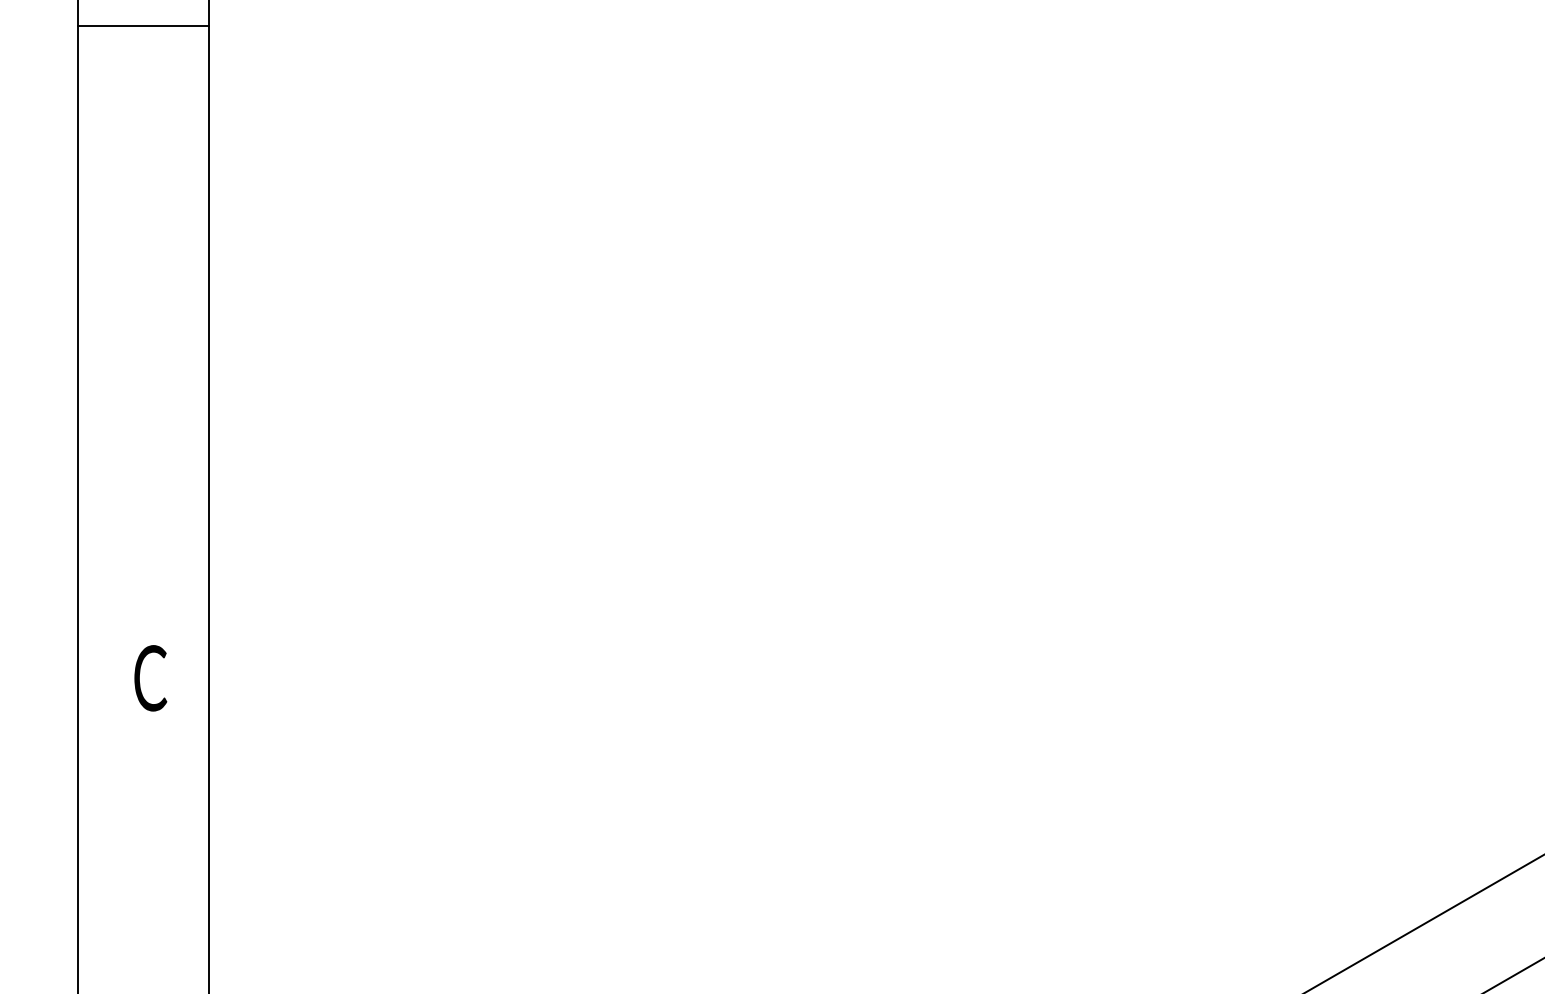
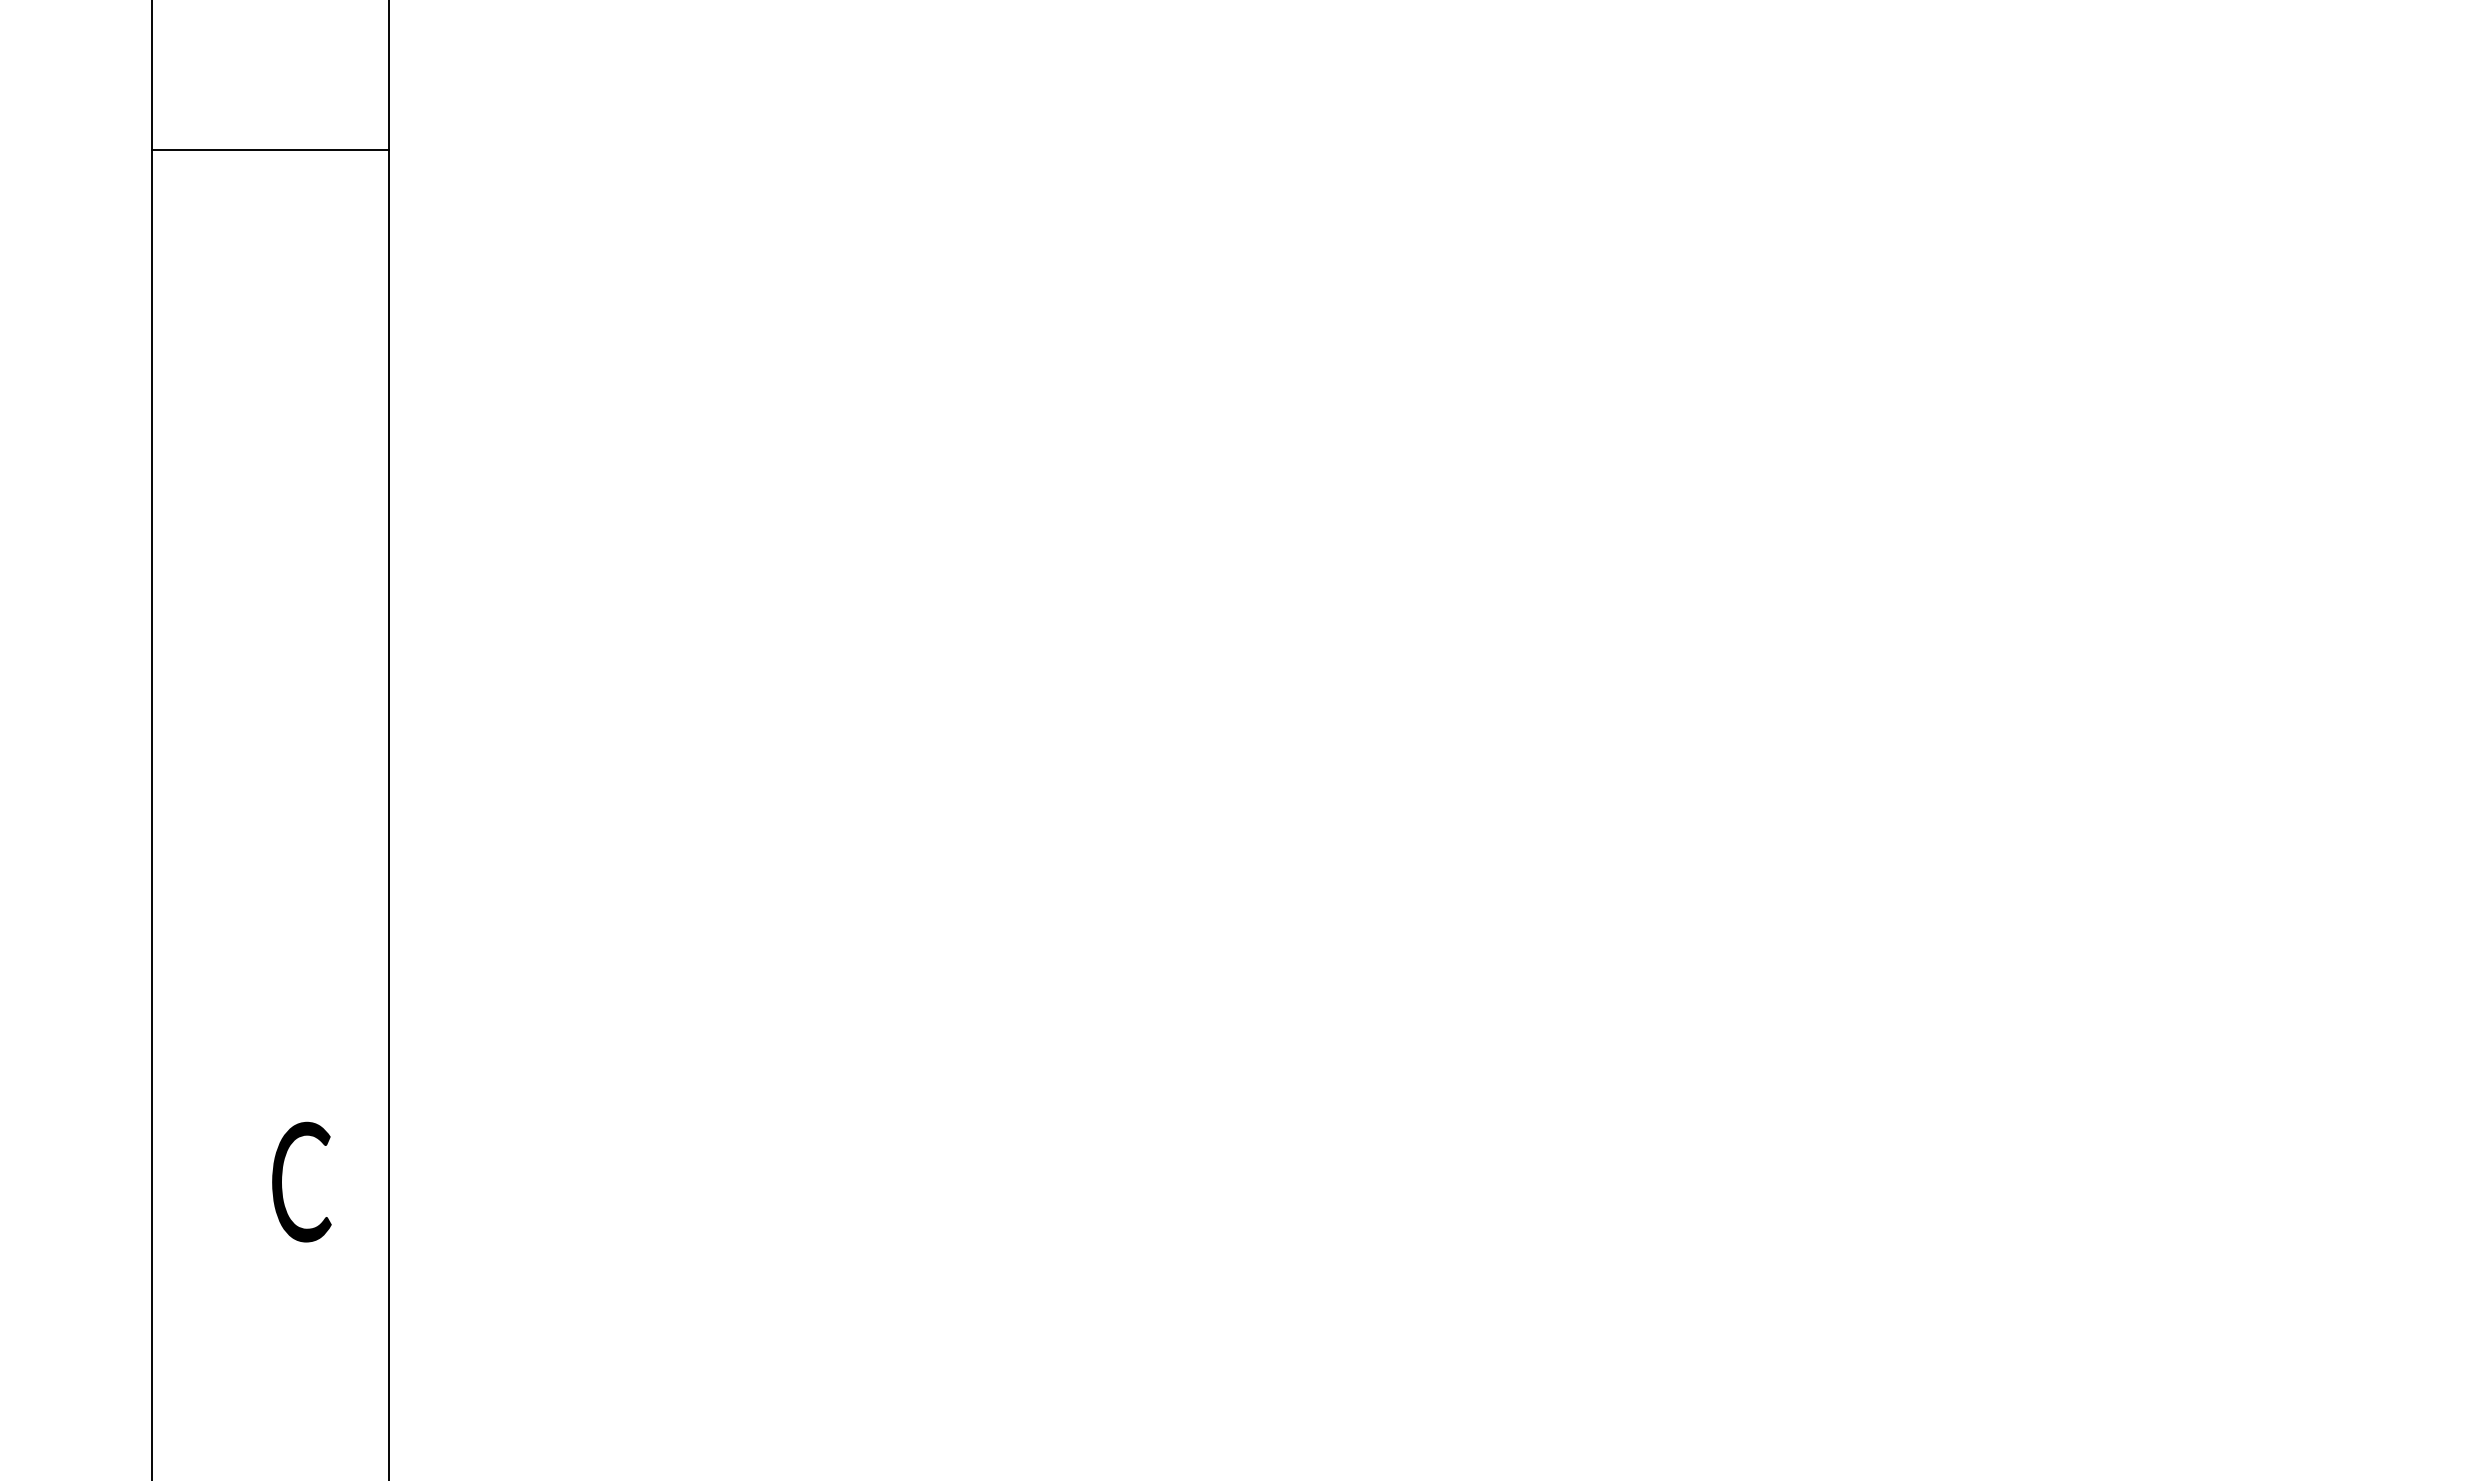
line: (143, 25) -> (270, 149), moved
text: (150, 678) -> (301, 1182), moved

